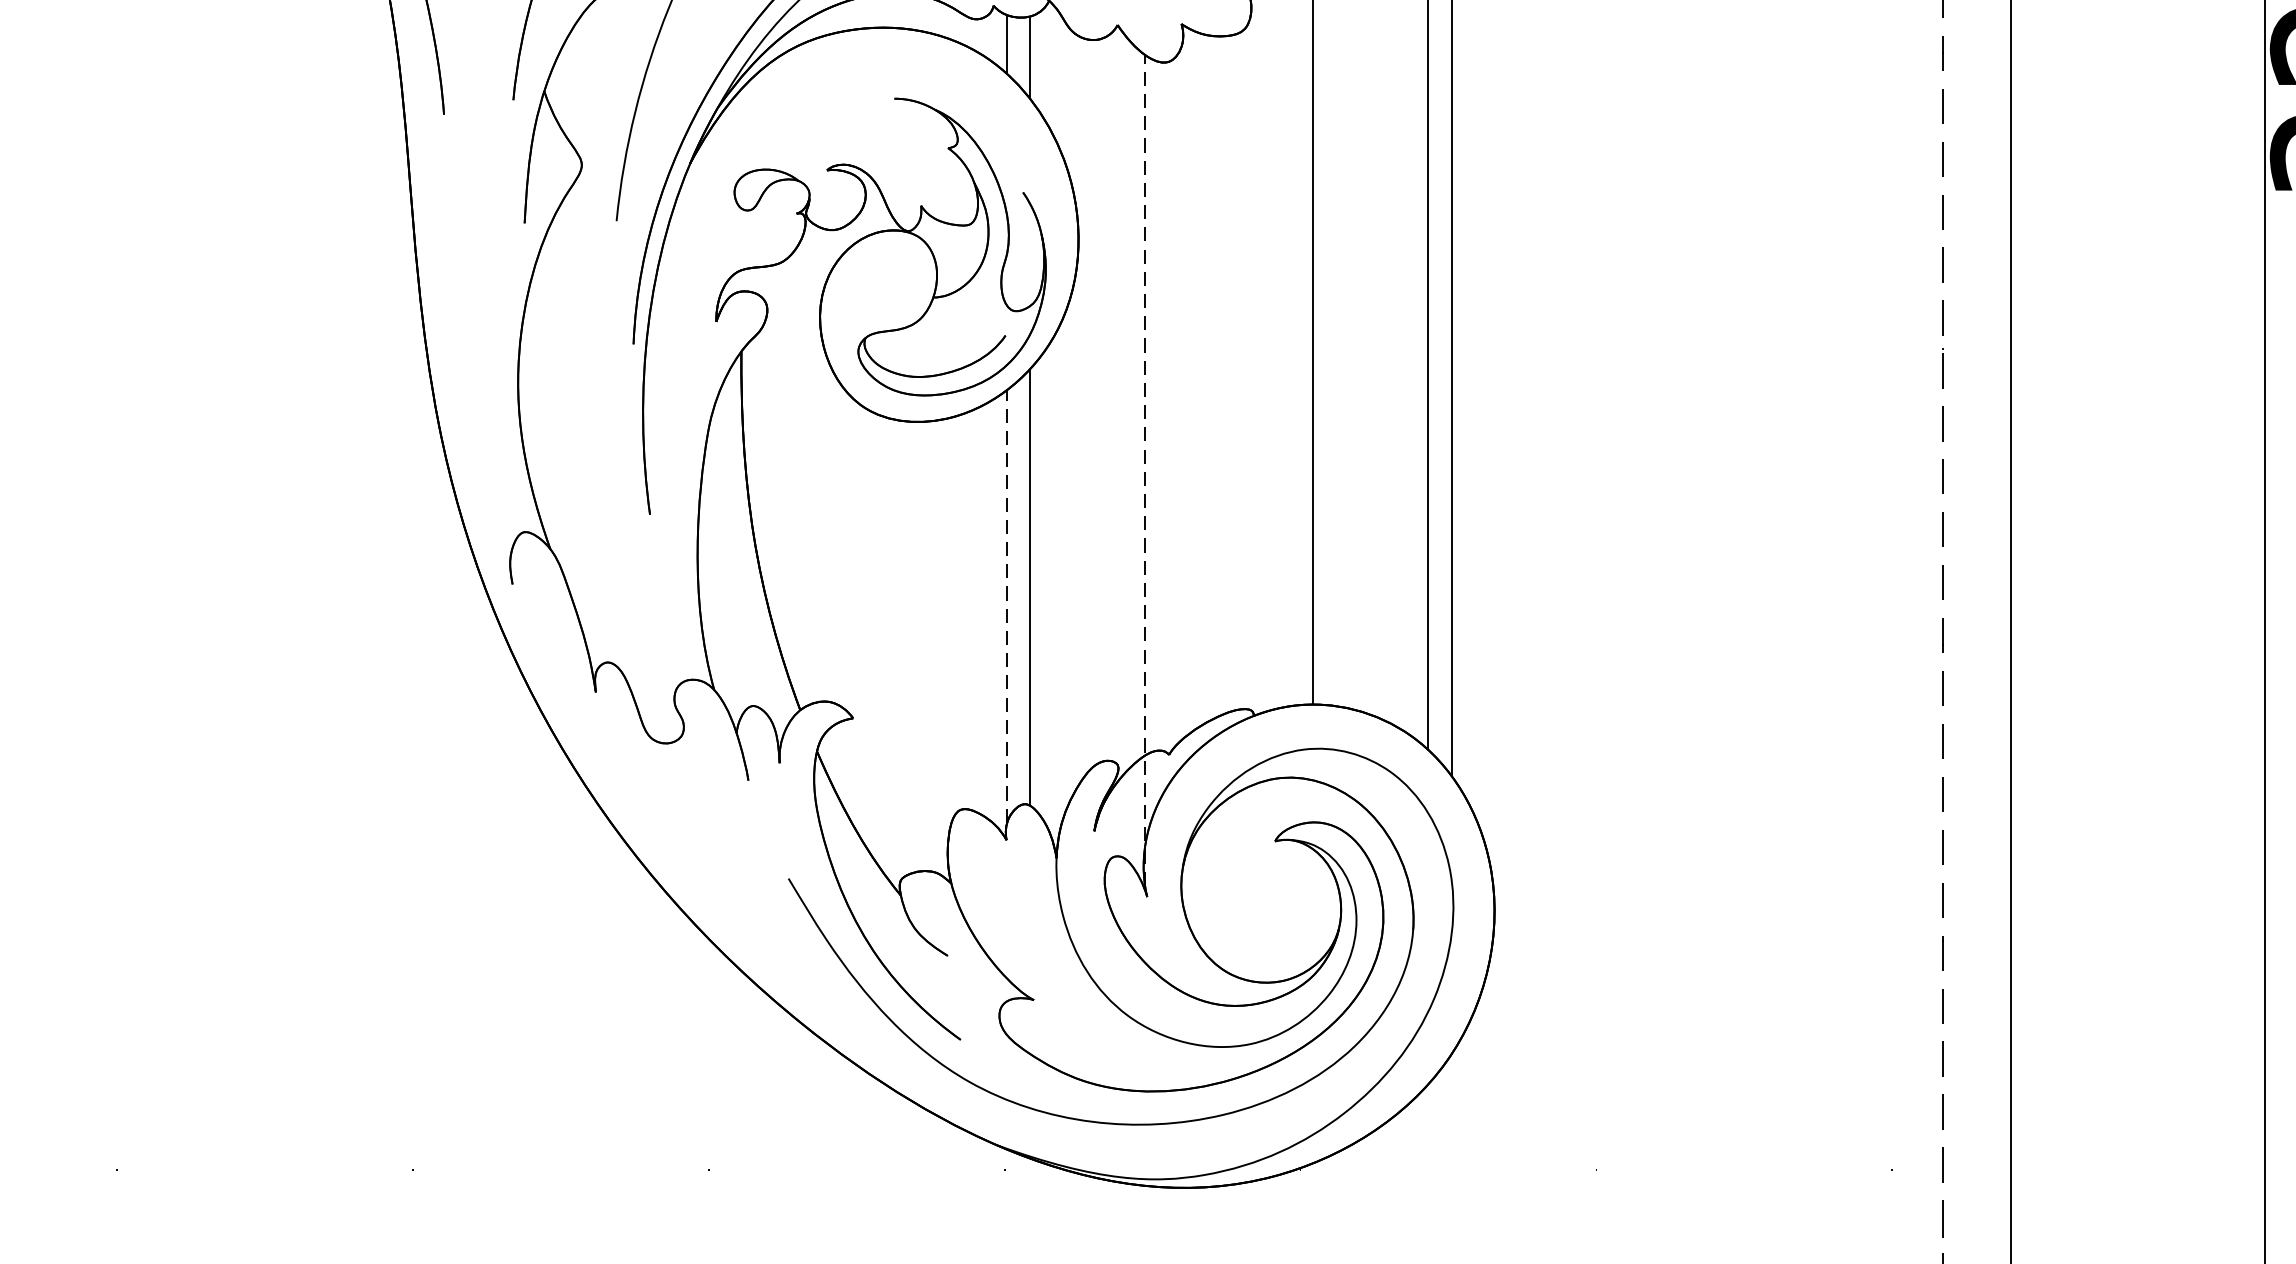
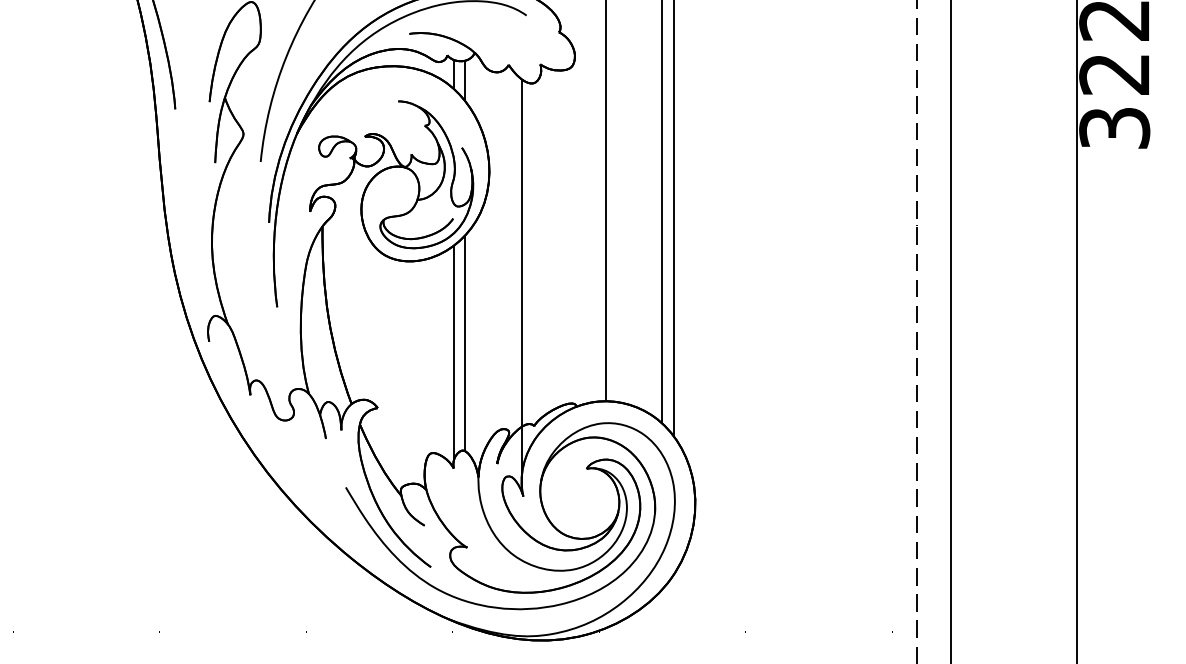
line: (1145, 470) -> (522, 285), dashed -> solid
line: (1008, 606) -> (454, 352), dashed -> solid

